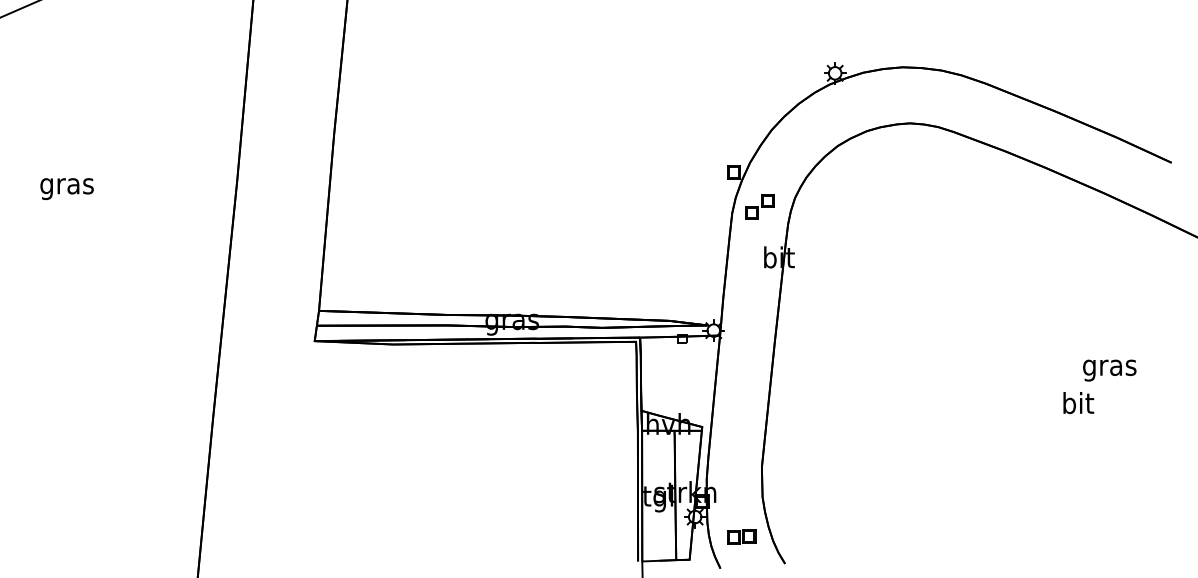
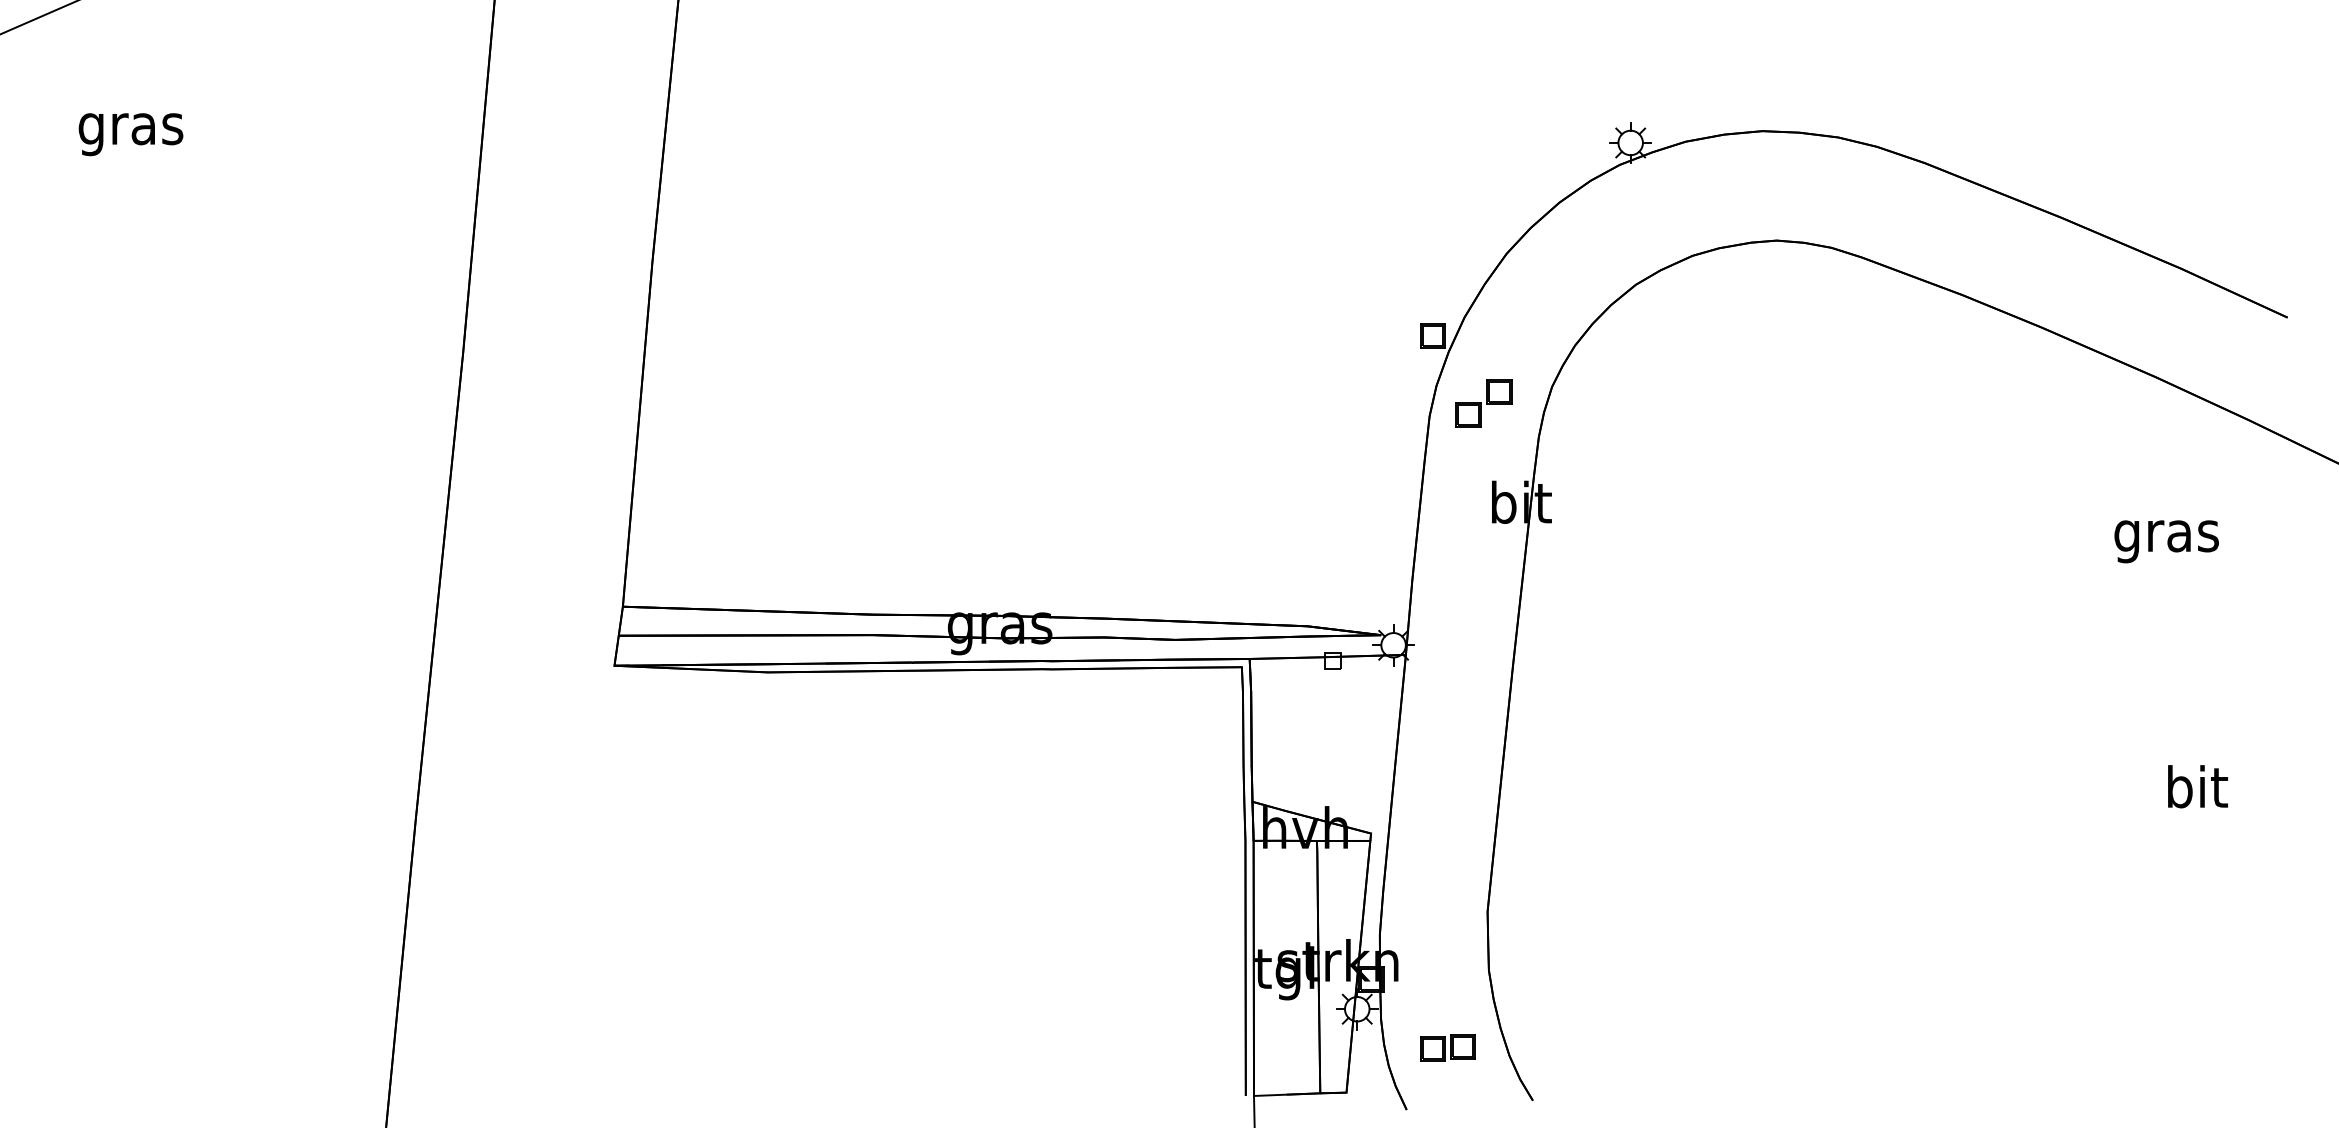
text: (66, 189) -> (129, 135), moved
text: (1109, 370) -> (2166, 541), moved
text: (1078, 403) -> (2197, 787), moved

